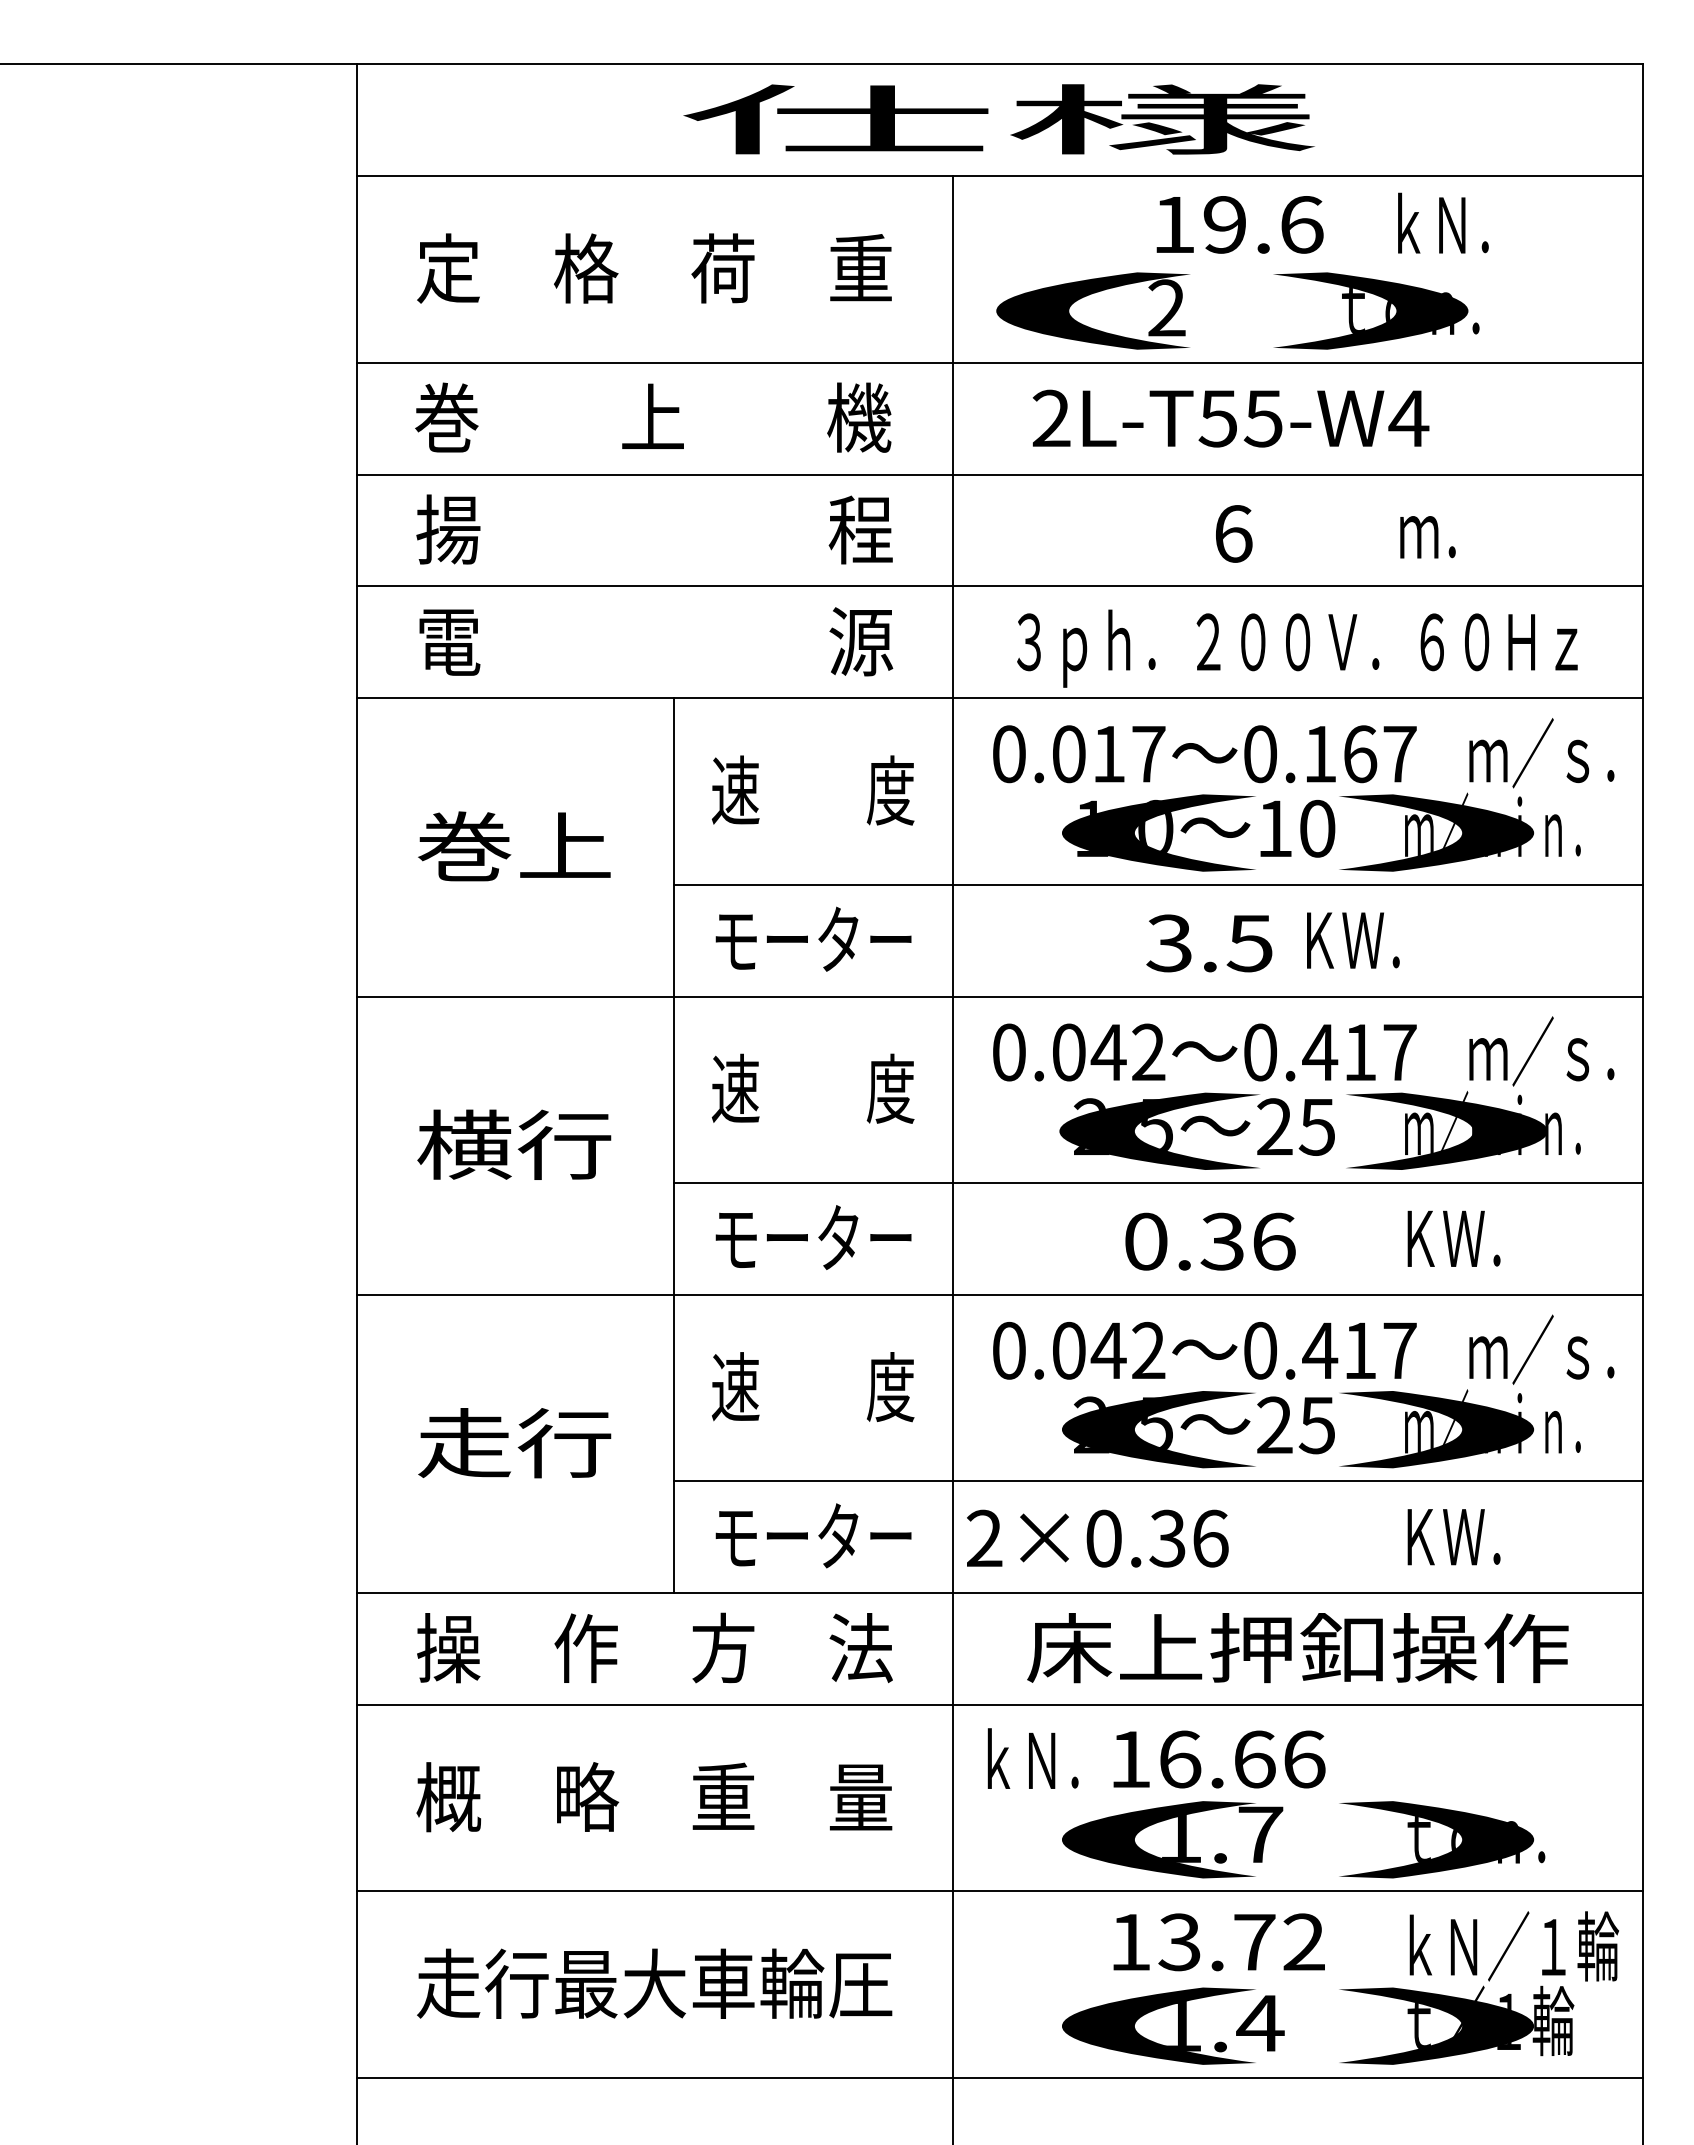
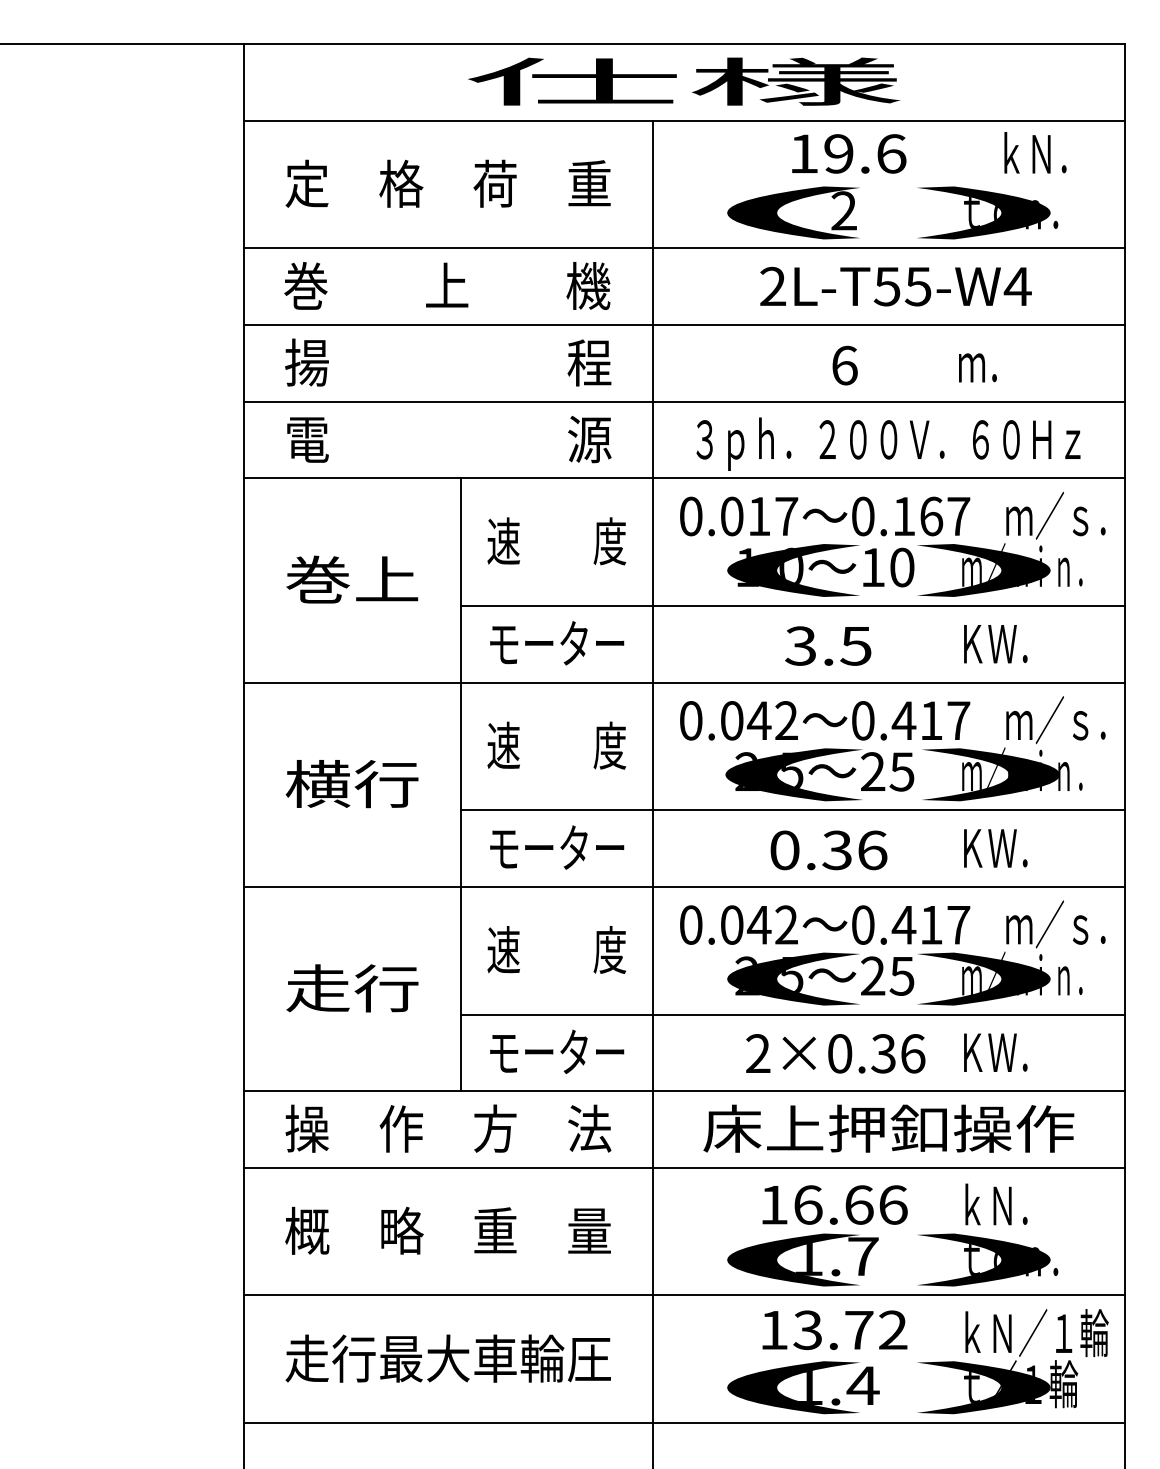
text: (1443, 222) -> (1035, 152), moved
text: (1237, 310) -> (892, 212), moved
text: (1230, 418) -> (895, 286), moved
text: (1352, 941) -> (995, 644), moved
text: (1097, 1538) -> (835, 1053), moved
text: (1033, 1758) -> (996, 1204), moved

